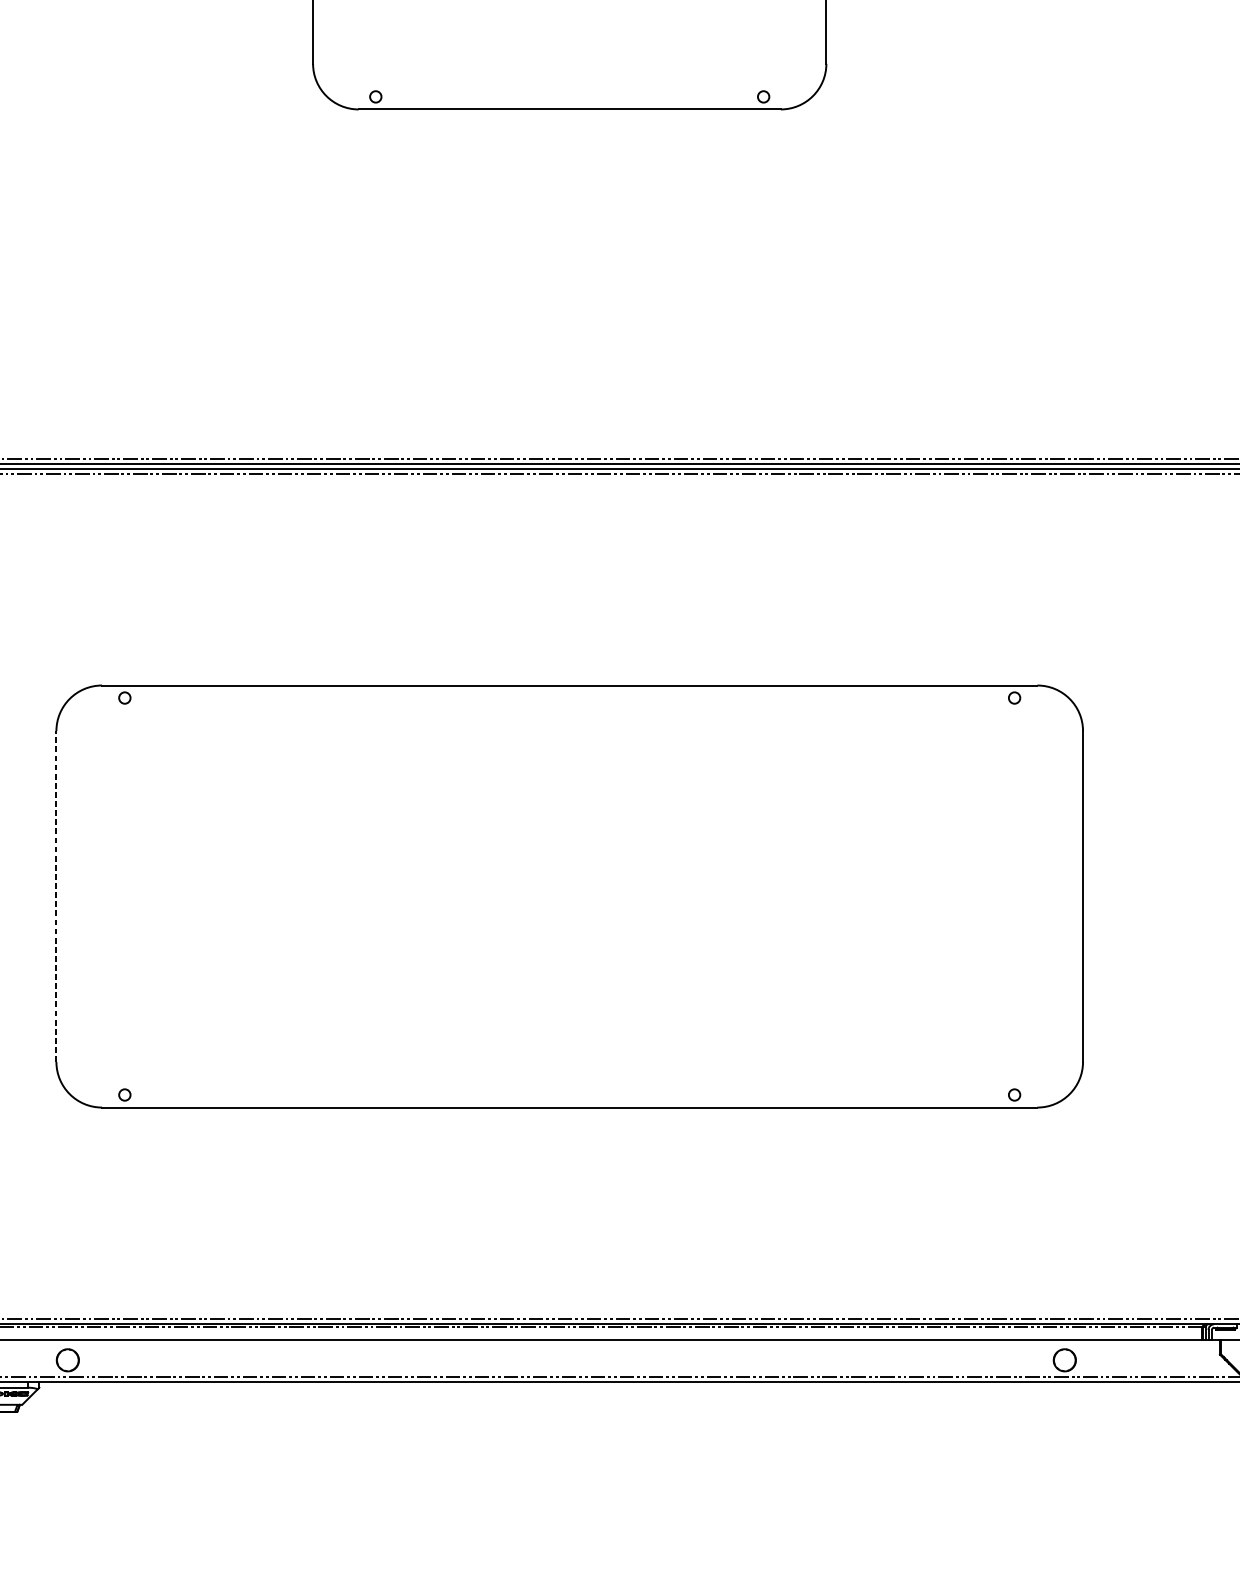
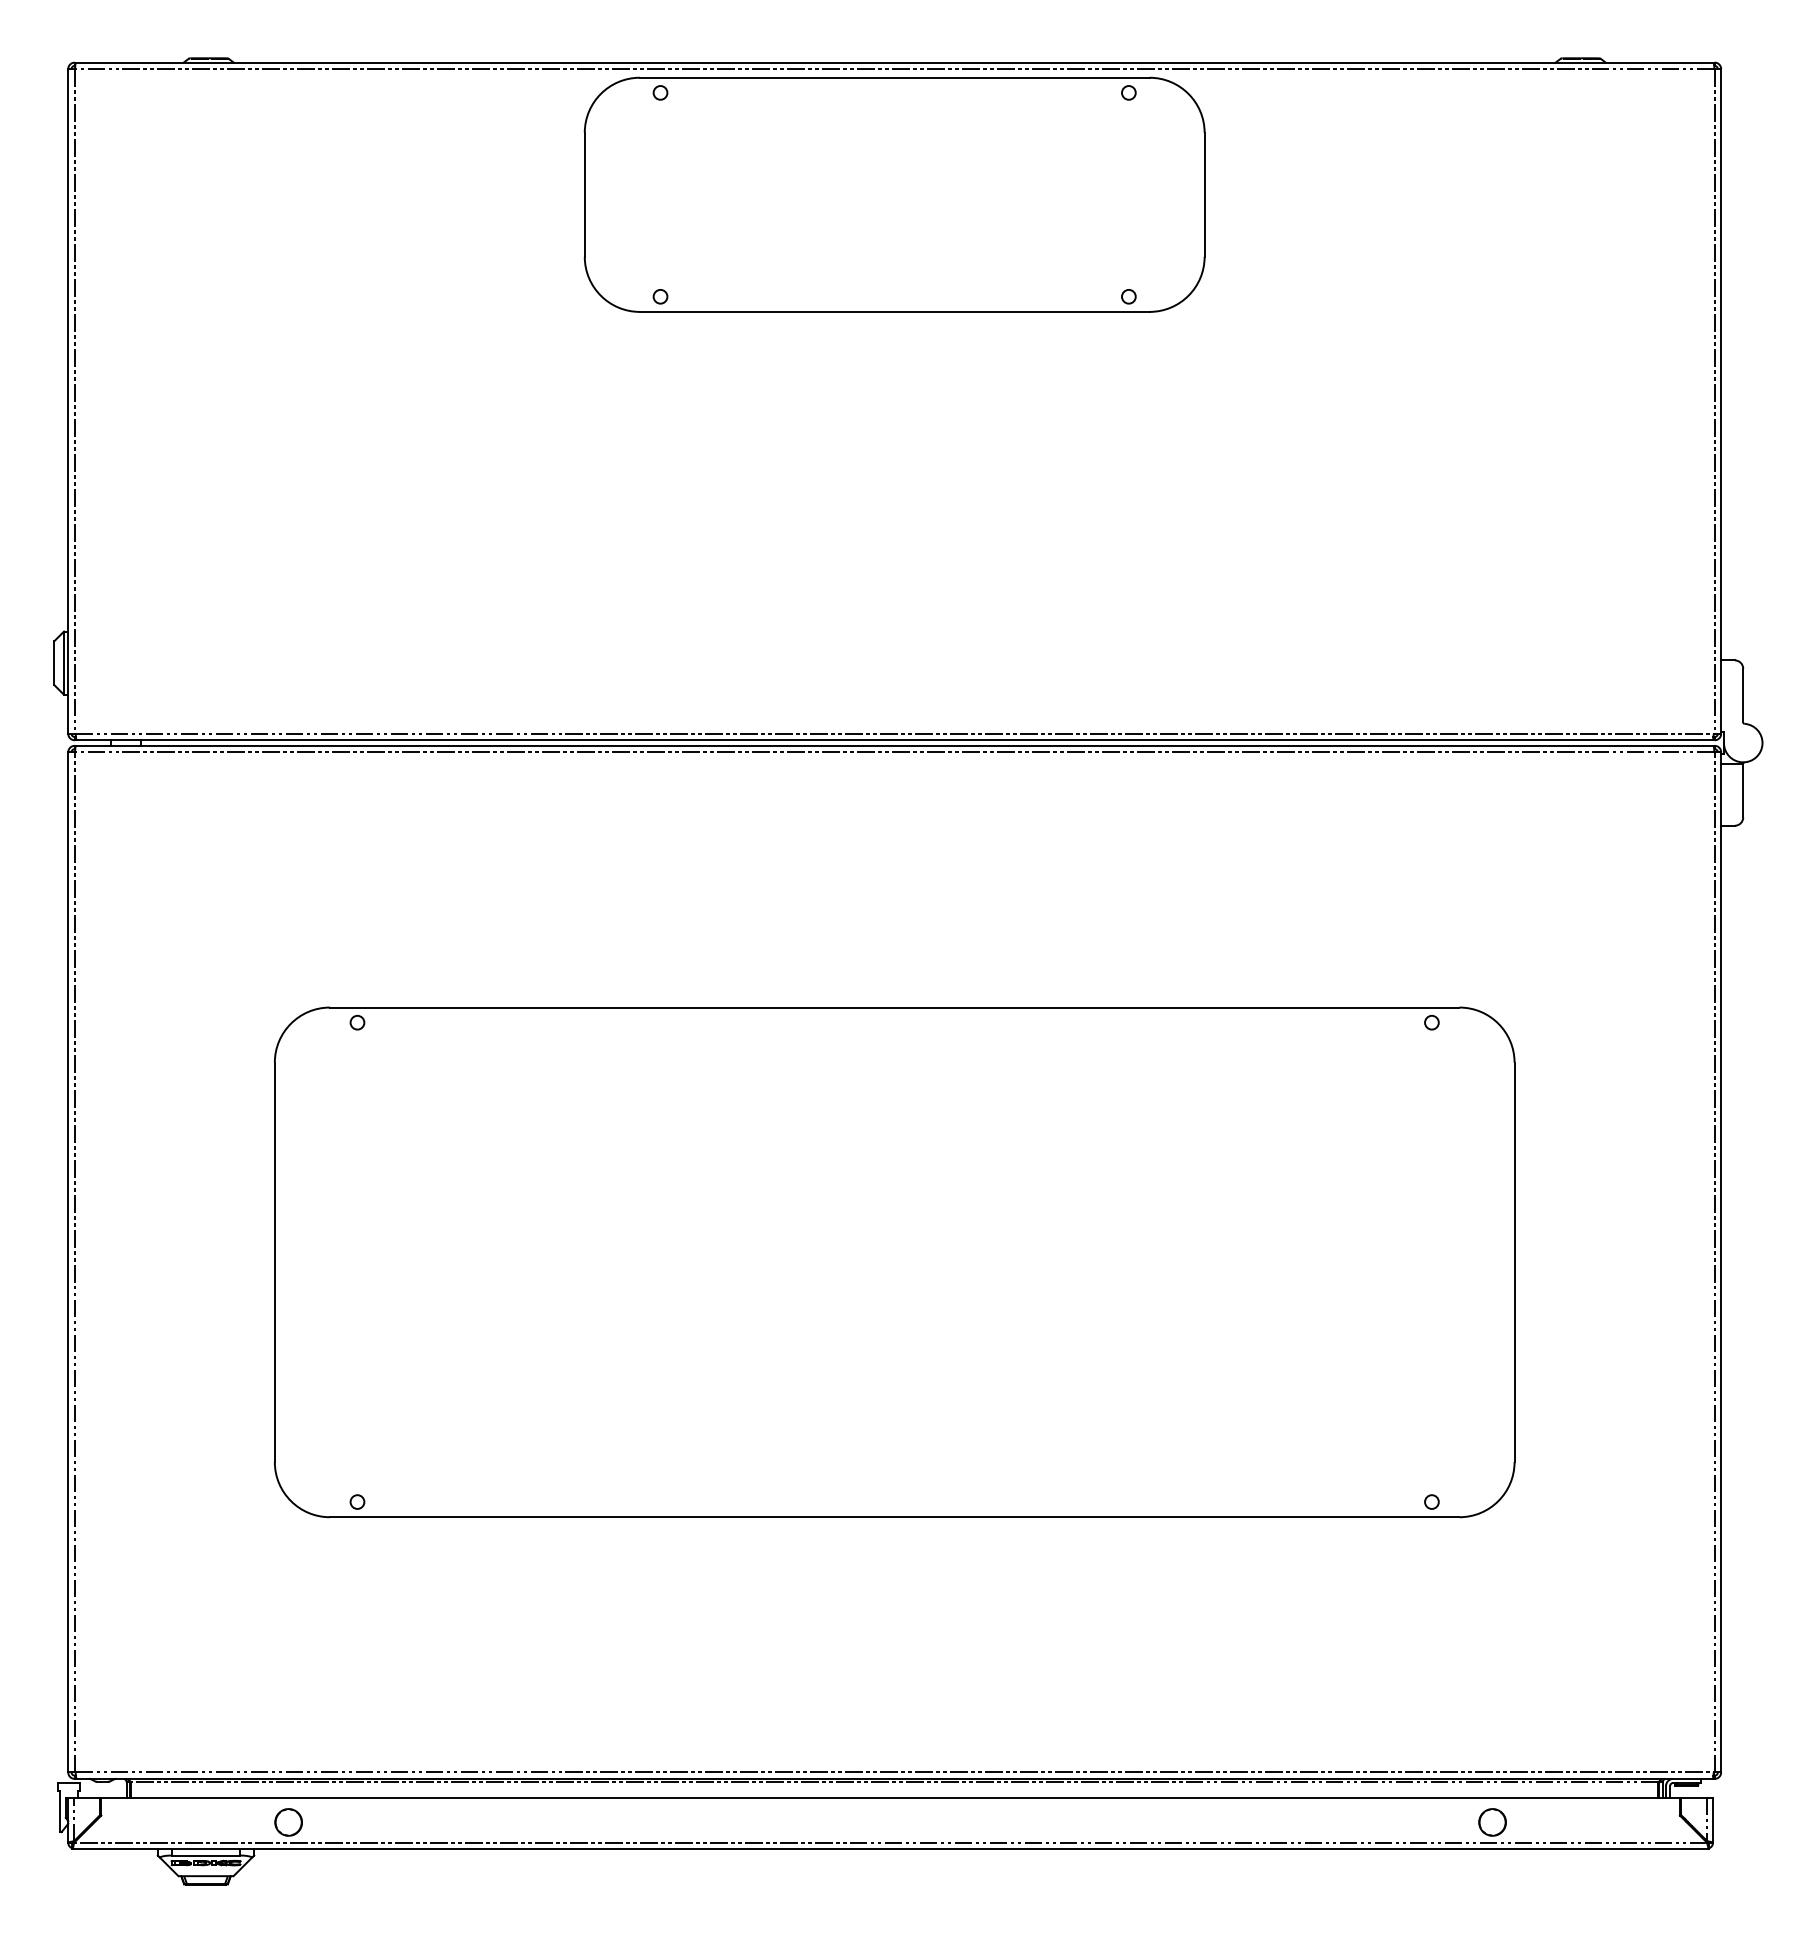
line: (56, 896) -> (274, 1262), dashed -> solid

